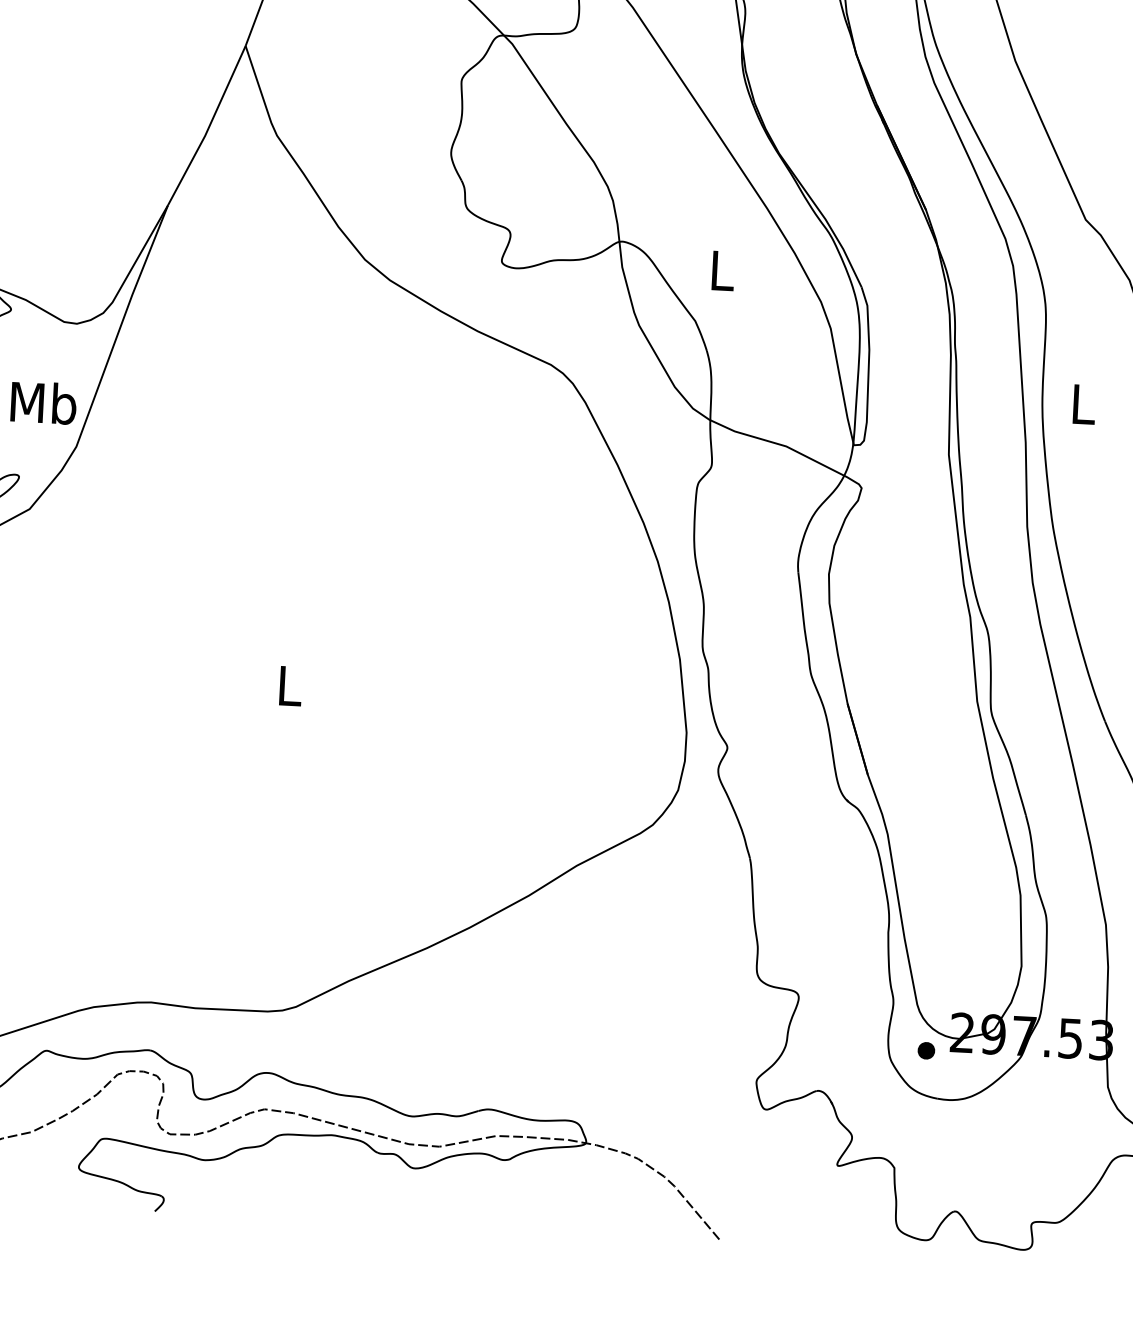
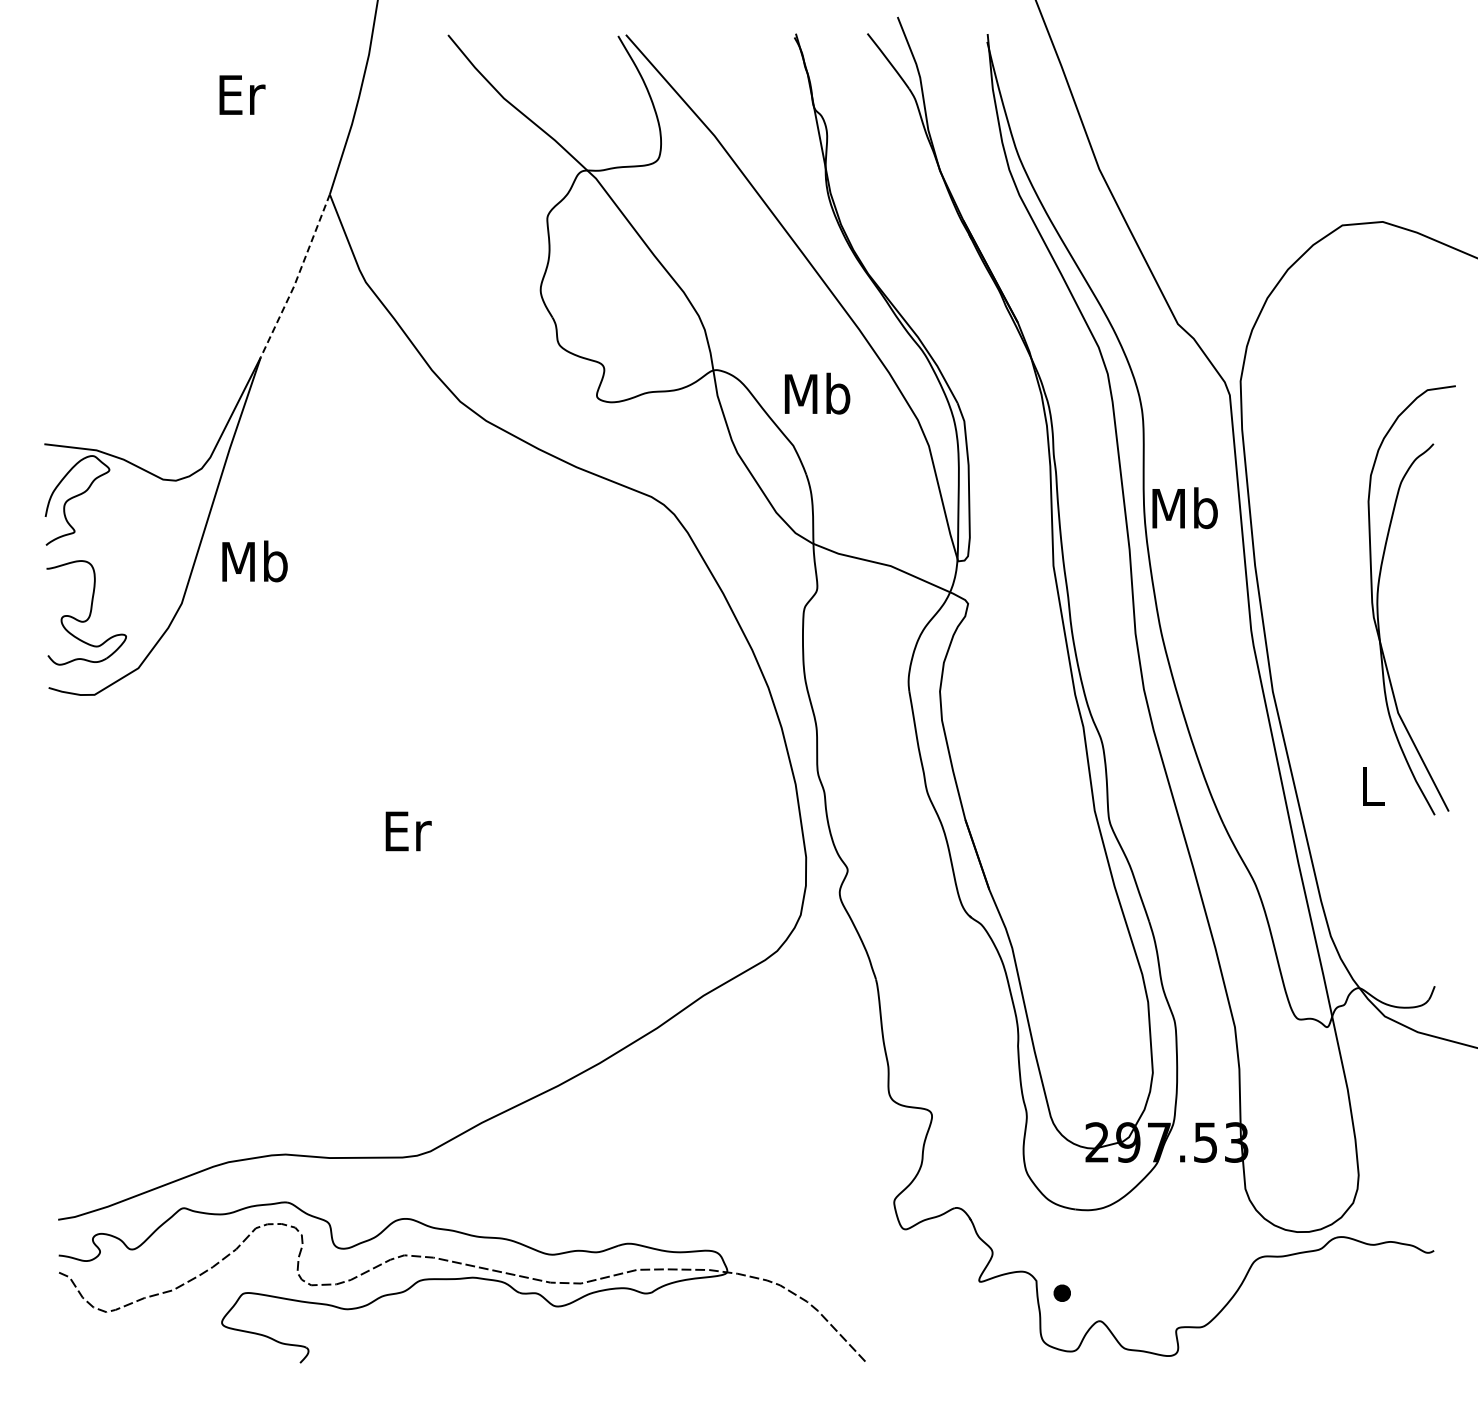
line: (208, 128) -> (297, 278), solid -> dashed
text: (722, 270) -> (817, 393), L -> Mb
text: (43, 402) -> (254, 561), moved
text: (1082, 404) -> (1184, 508), L -> Mb
text: (290, 686) -> (408, 831), L -> Er
part: (925, 1049) -> (1061, 1292), moved

